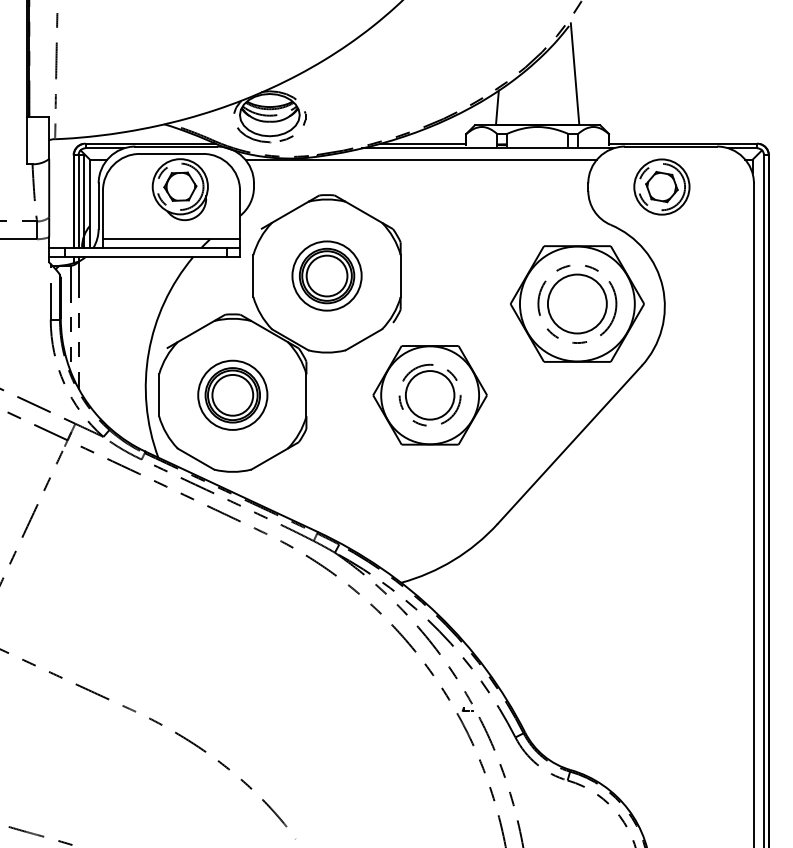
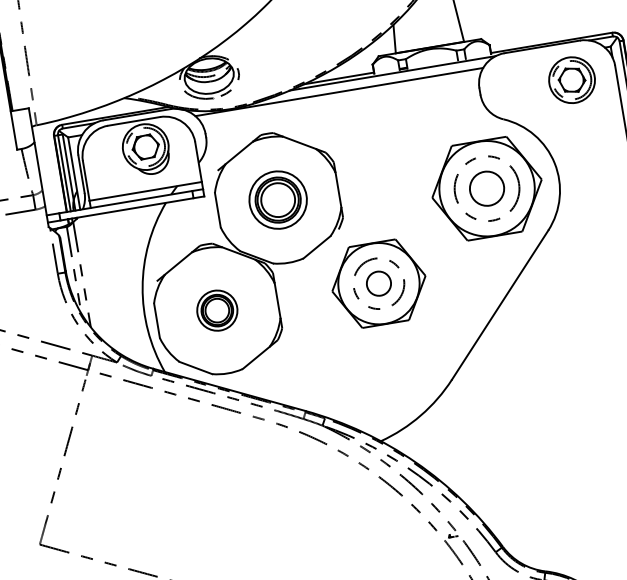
part: (661, 186) -> (571, 79), moved
circle: (576, 303) -> (486, 188), size x0.7
part: (232, 394) -> (216, 310), size x0.7
circle: (429, 395) -> (378, 283), size x0.6

